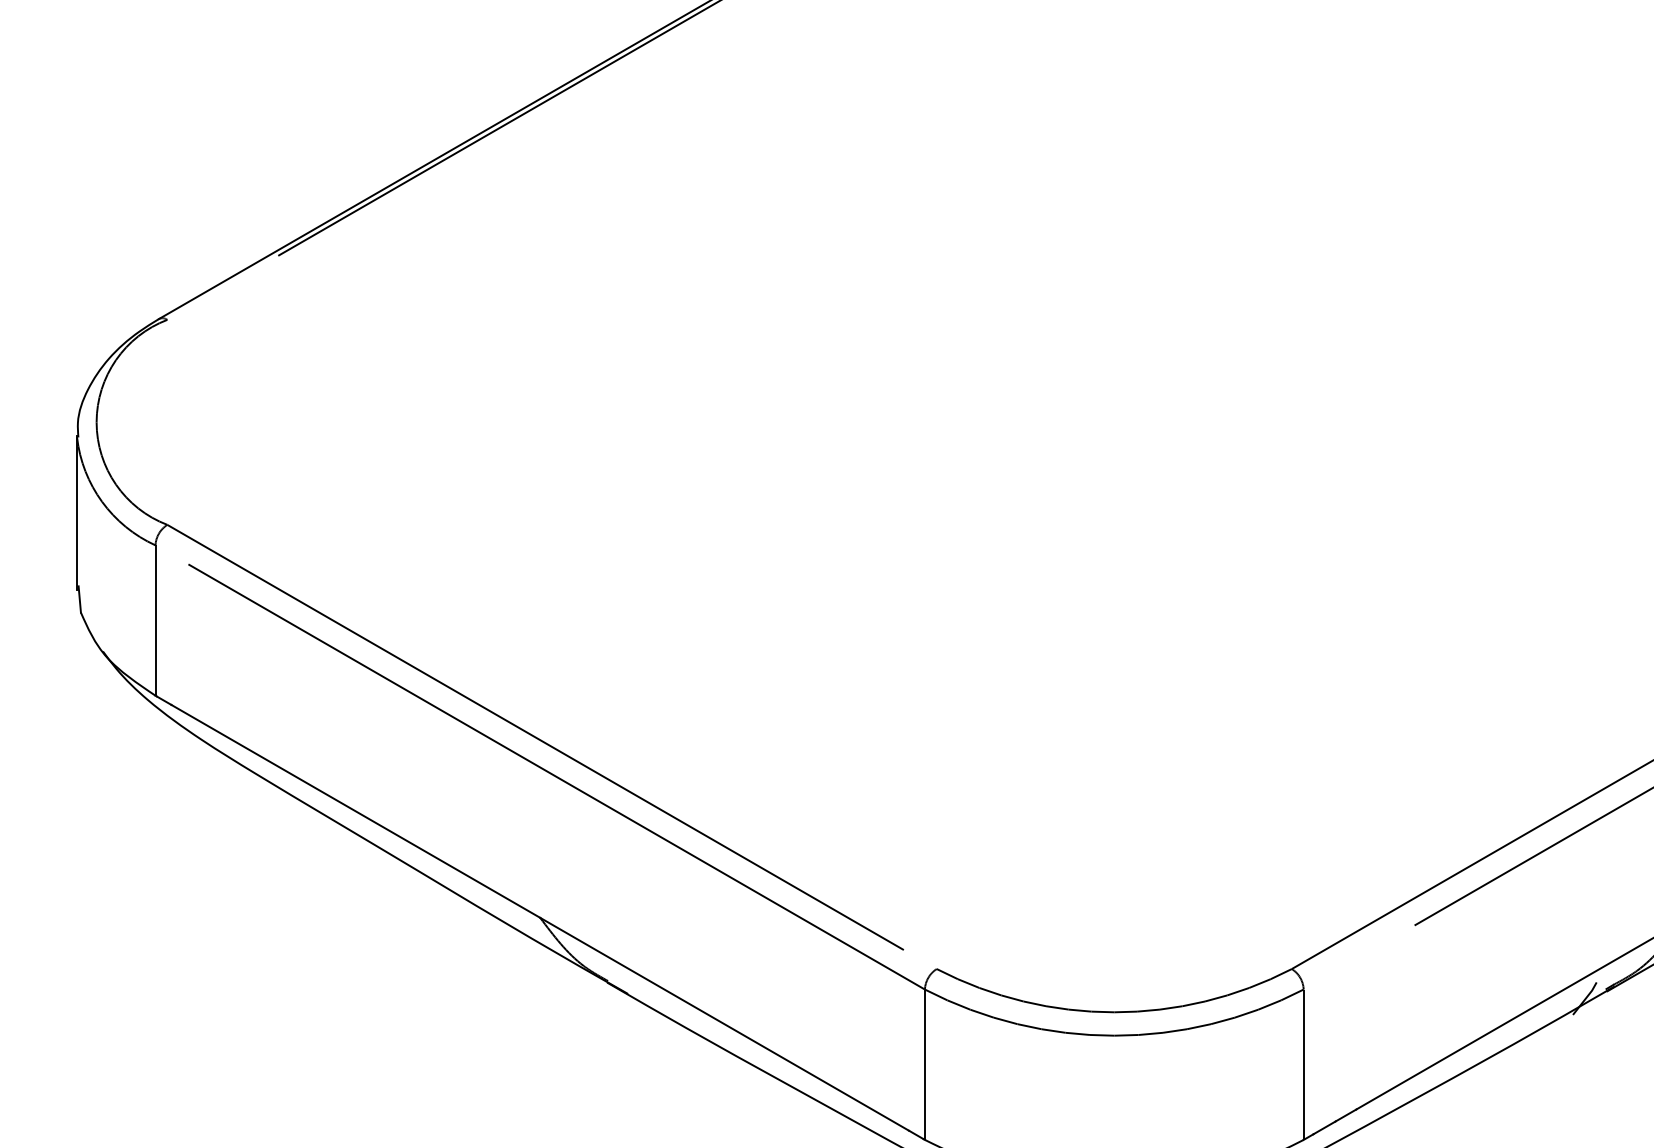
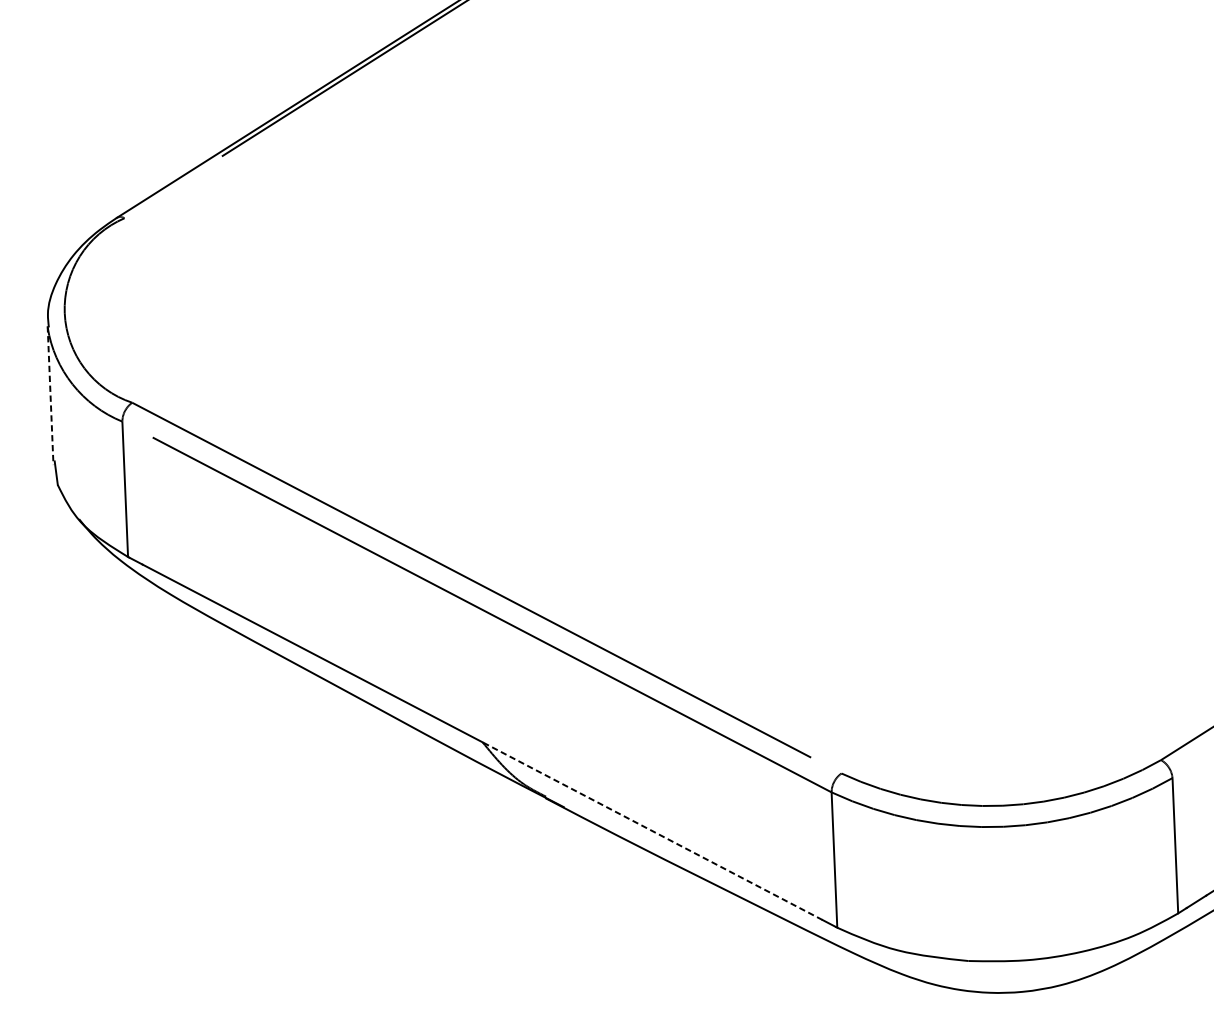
line: (77, 513) -> (50, 395), solid -> dashed
line: (724, 1024) -> (652, 831), solid -> dashed

